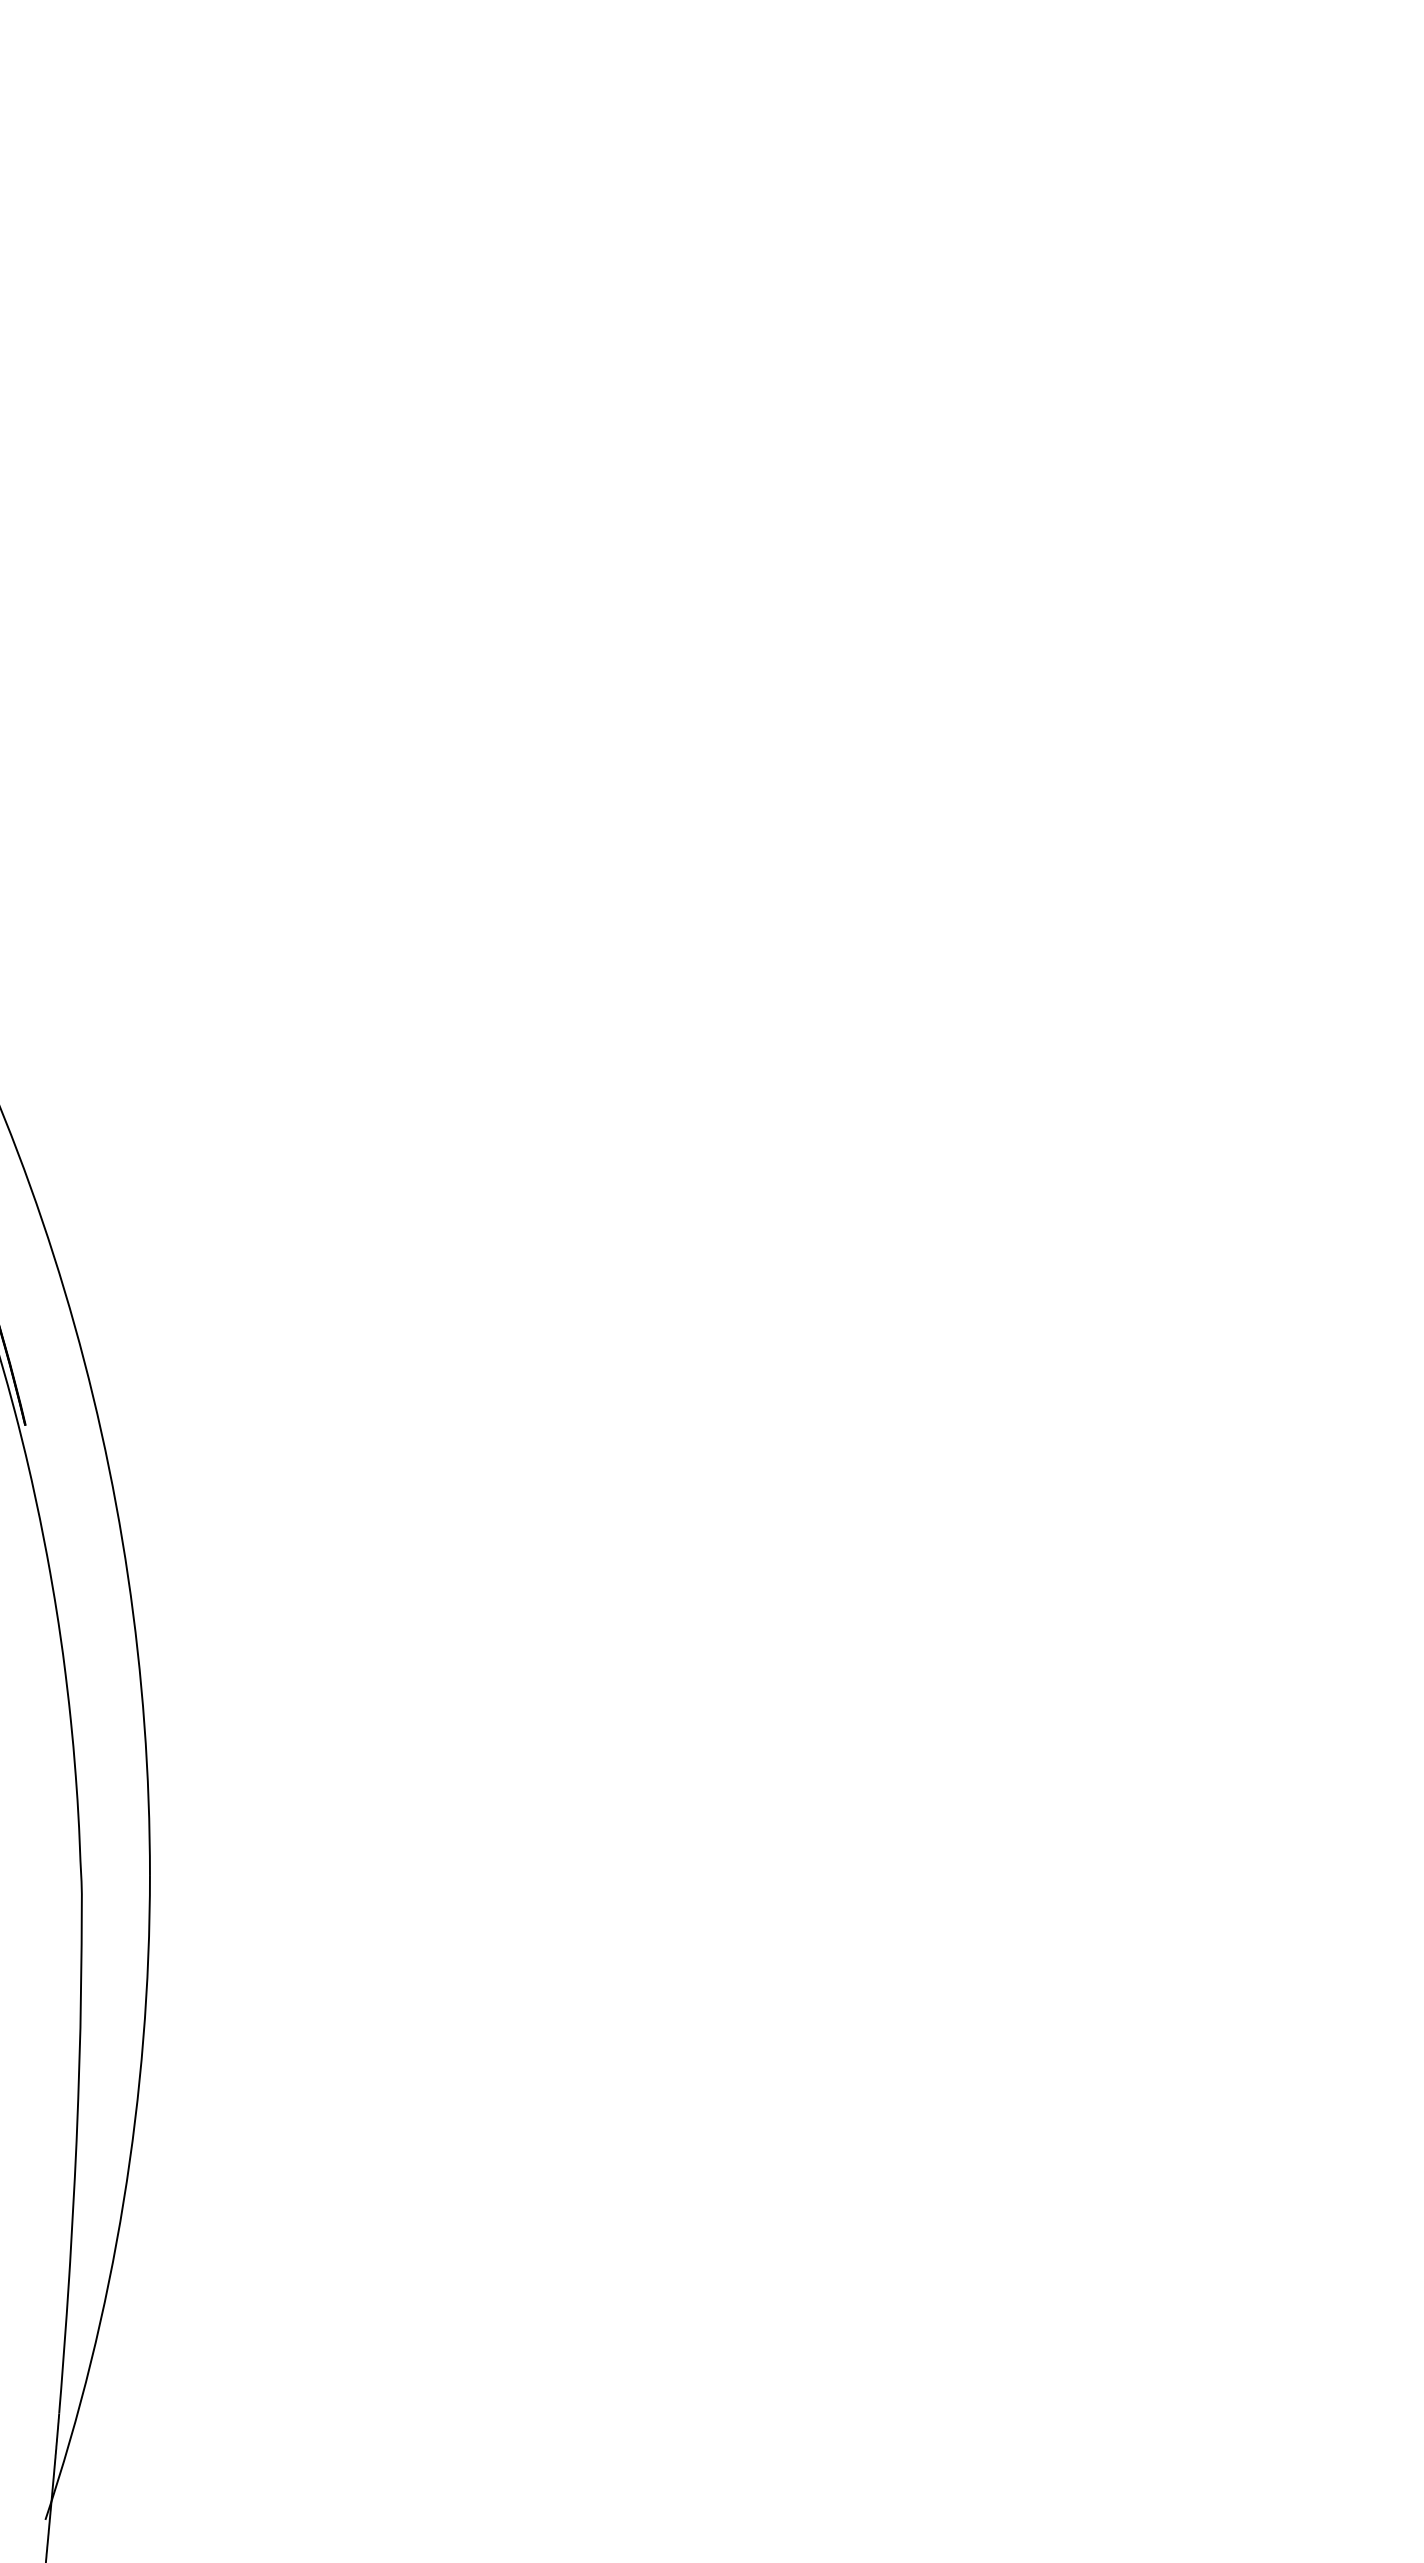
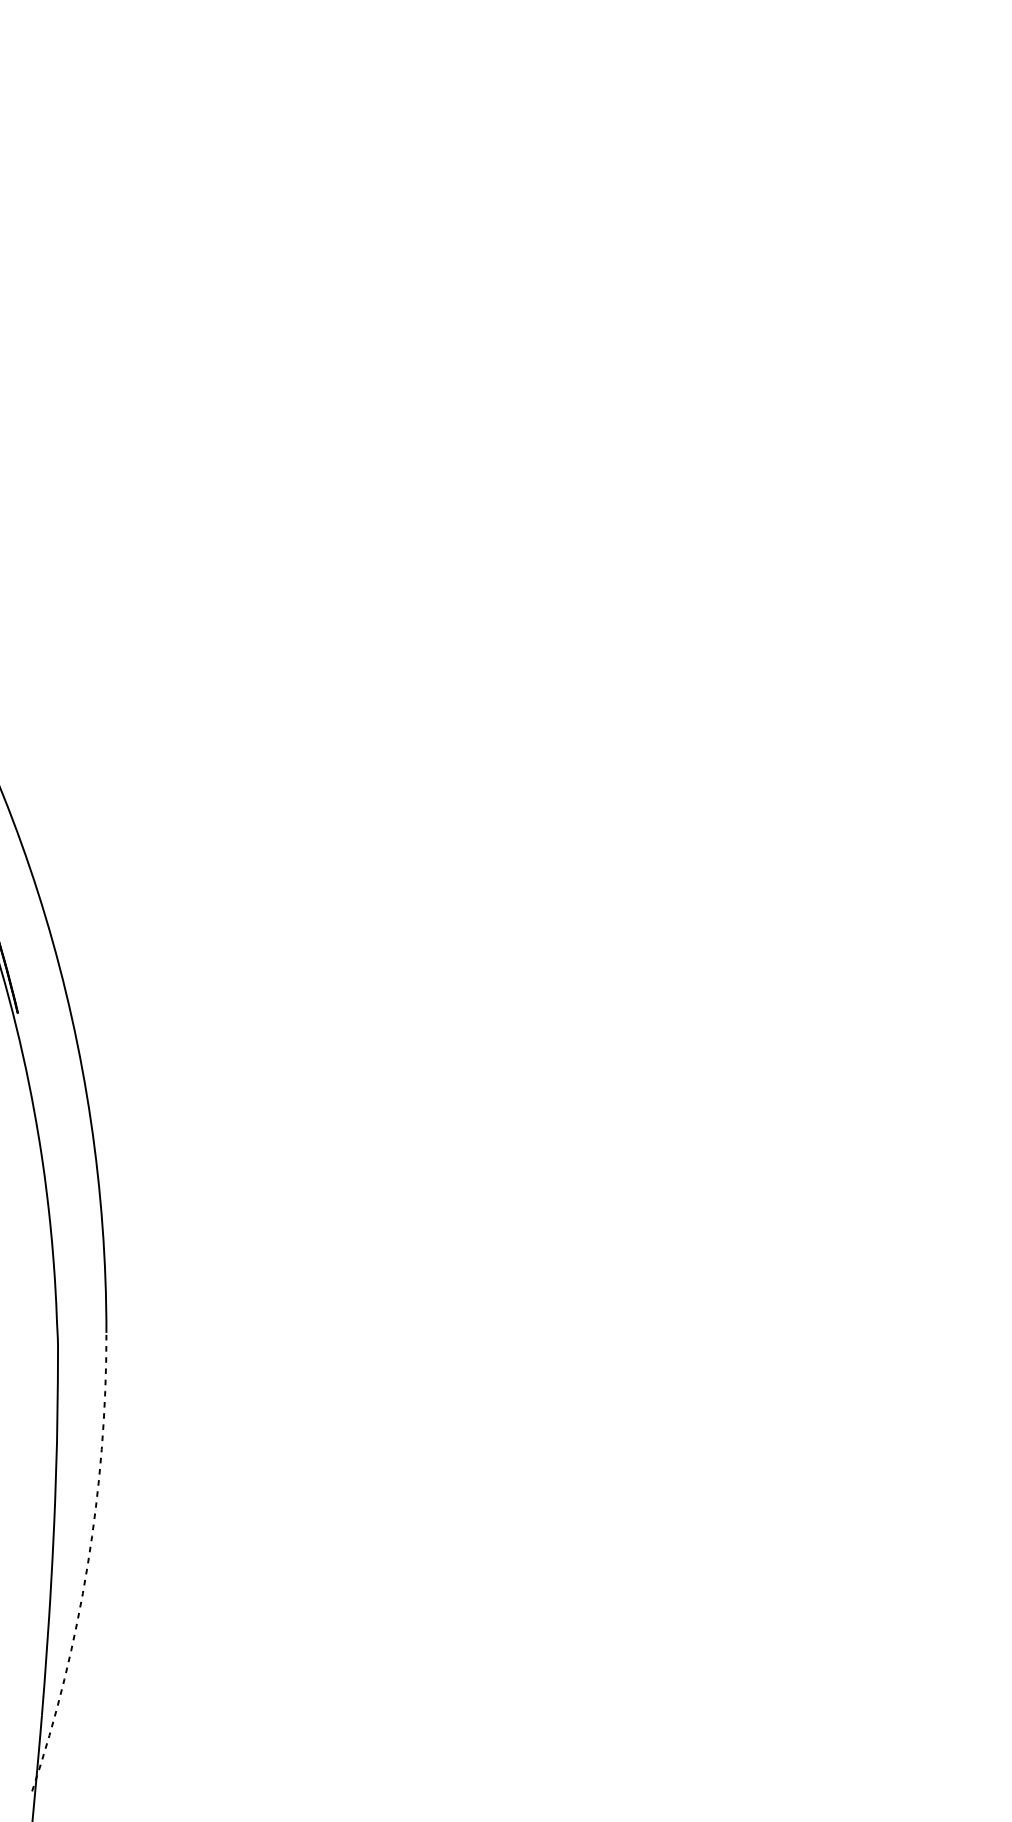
arc: (123, 2201) -> (87, 1565), solid -> dashed

